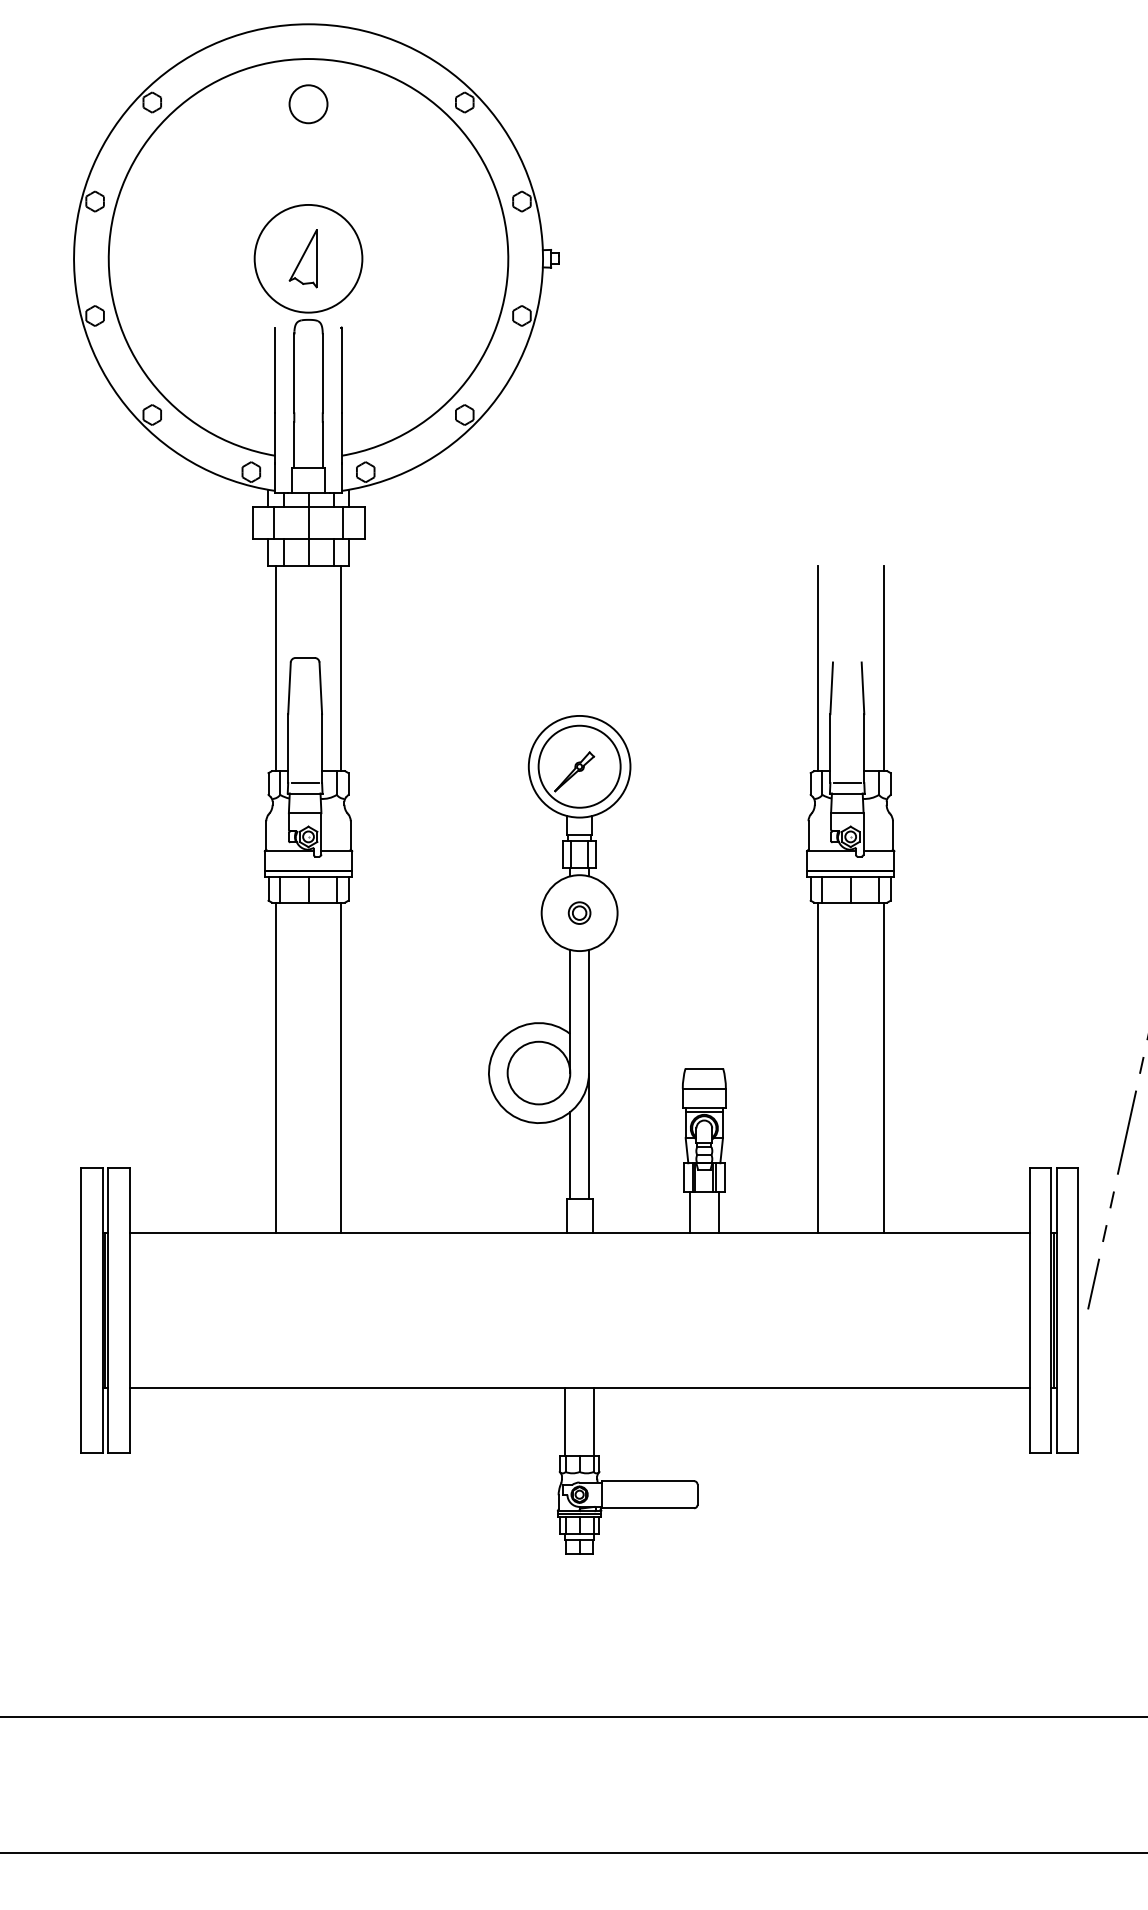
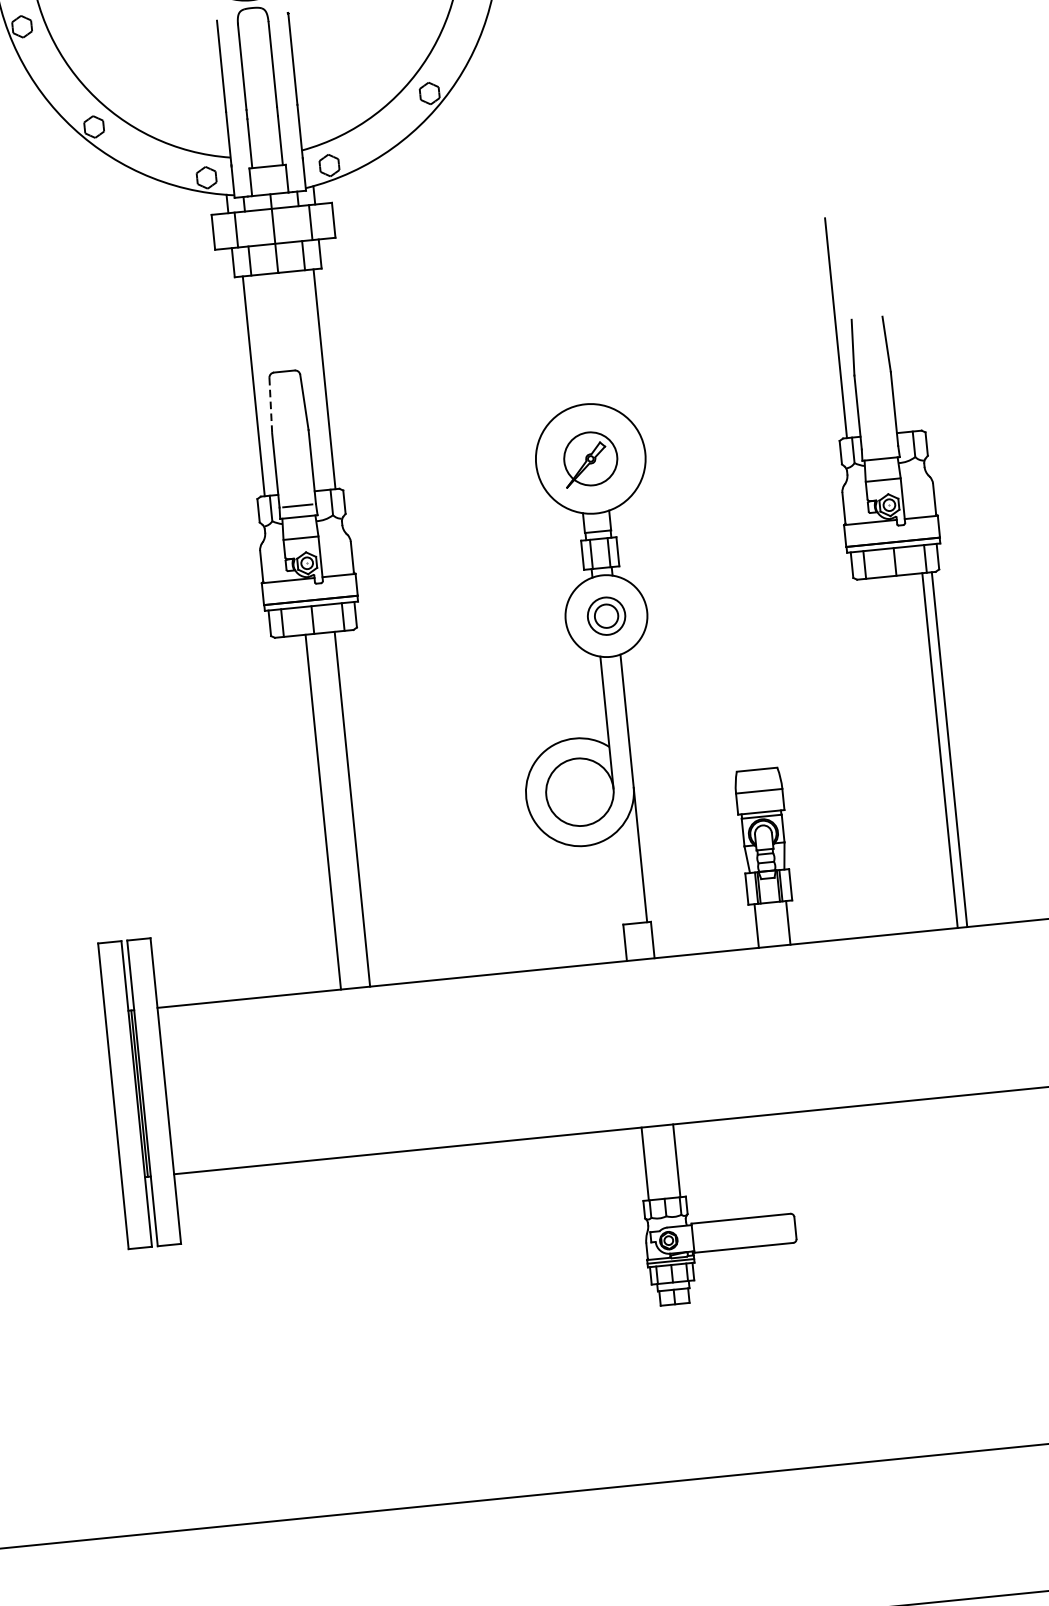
line: (883, 668) -> (906, 320), removed
line: (289, 688) -> (270, 405), solid -> dashed
circle: (579, 766) -> (590, 458), size x0.6
line: (846, 783) -> (879, 448), removed
part: (579, 912) -> (606, 615), size x1.6
line: (275, 1067) -> (352, 808), moved
line: (341, 1067) -> (323, 811), moved
line: (817, 1067) -> (939, 750), moved
line: (570, 1155) -> (622, 877), removed

